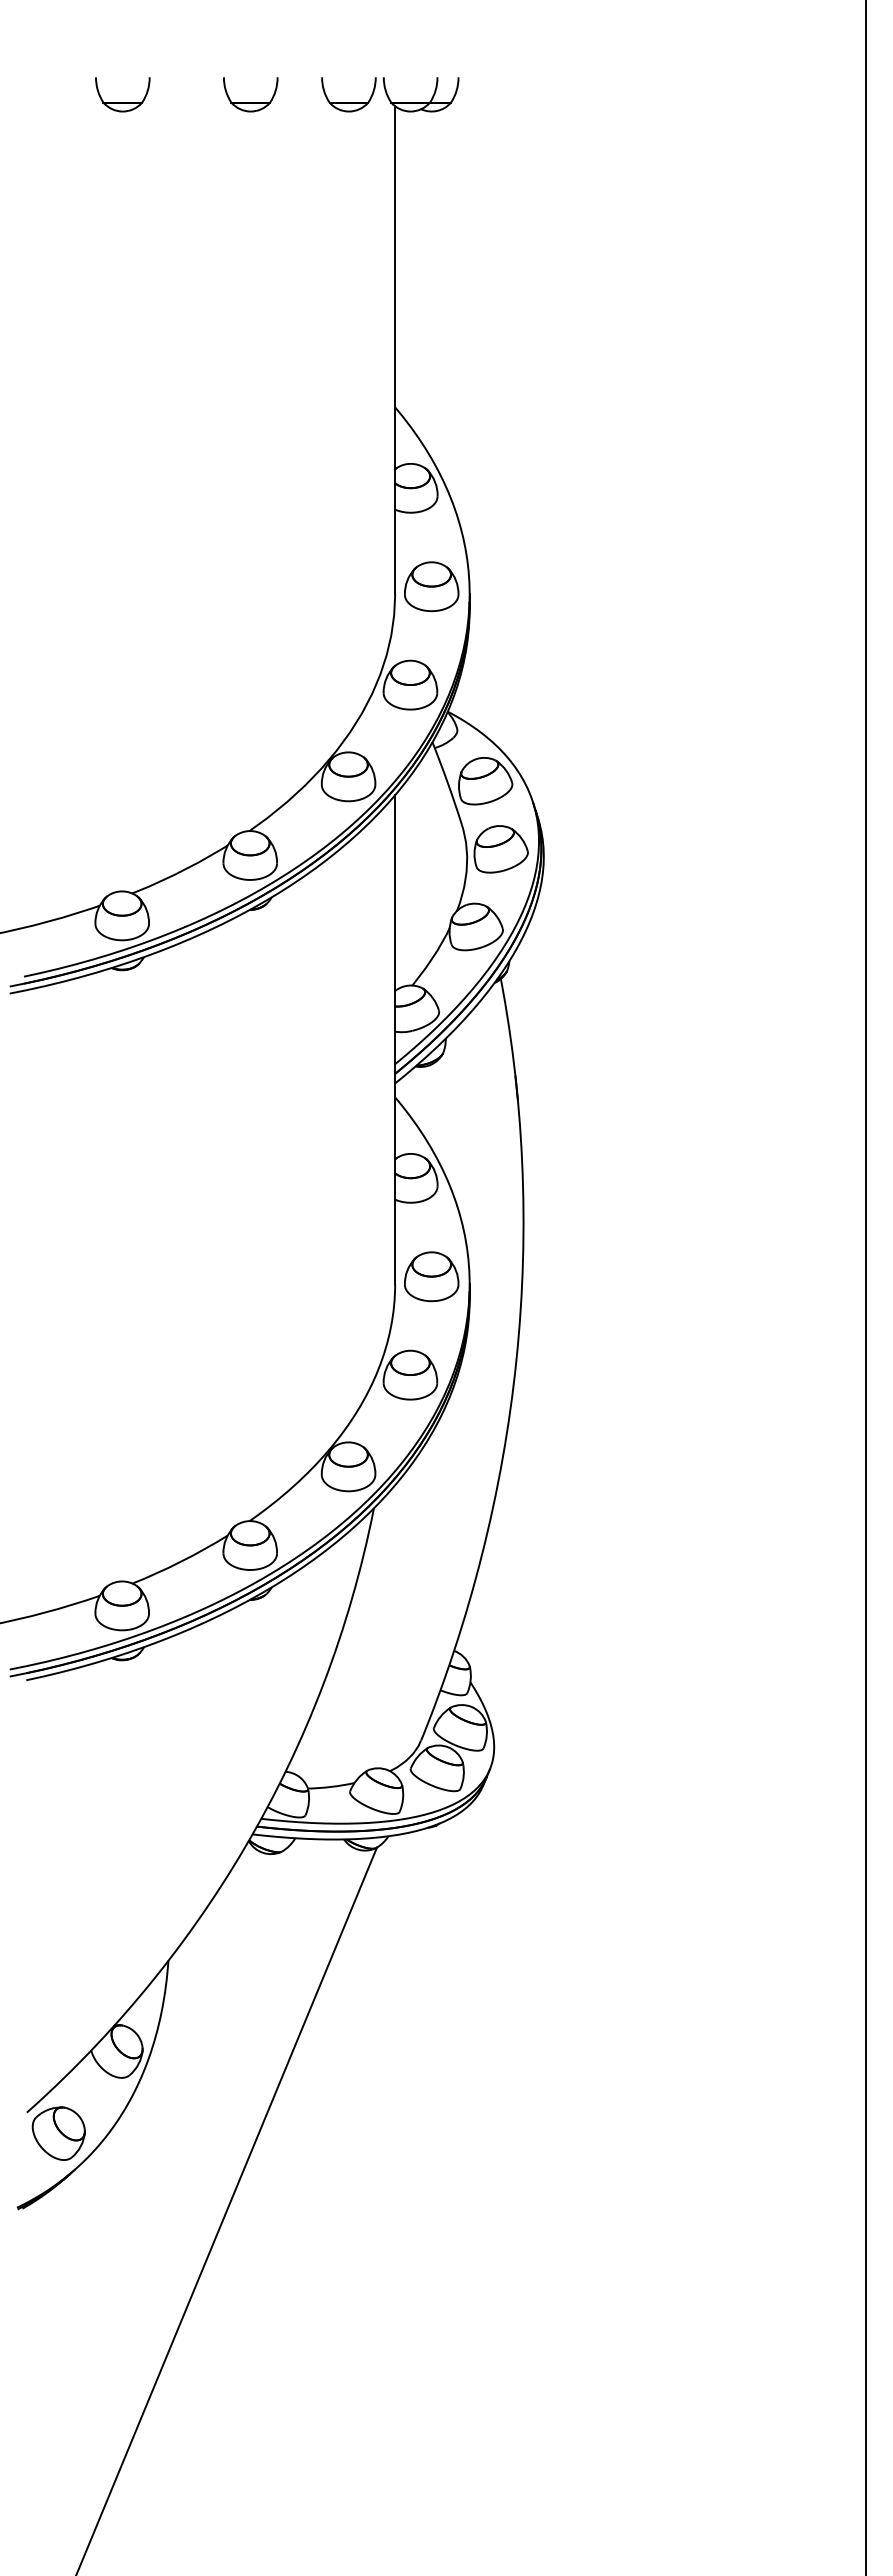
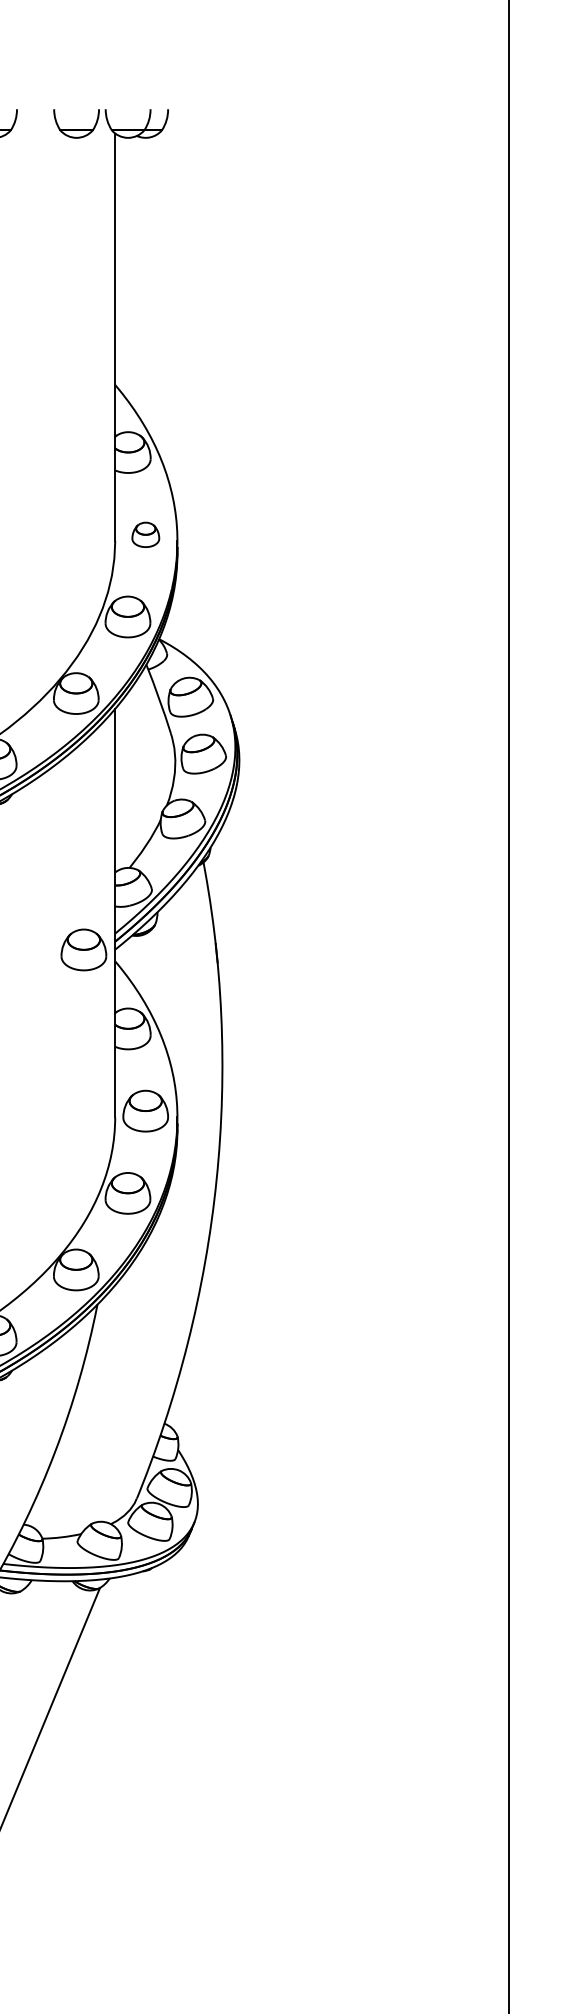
part: (431, 586) -> (145, 534), size x0.6
part: (357, 1083) -> (83, 949), added

